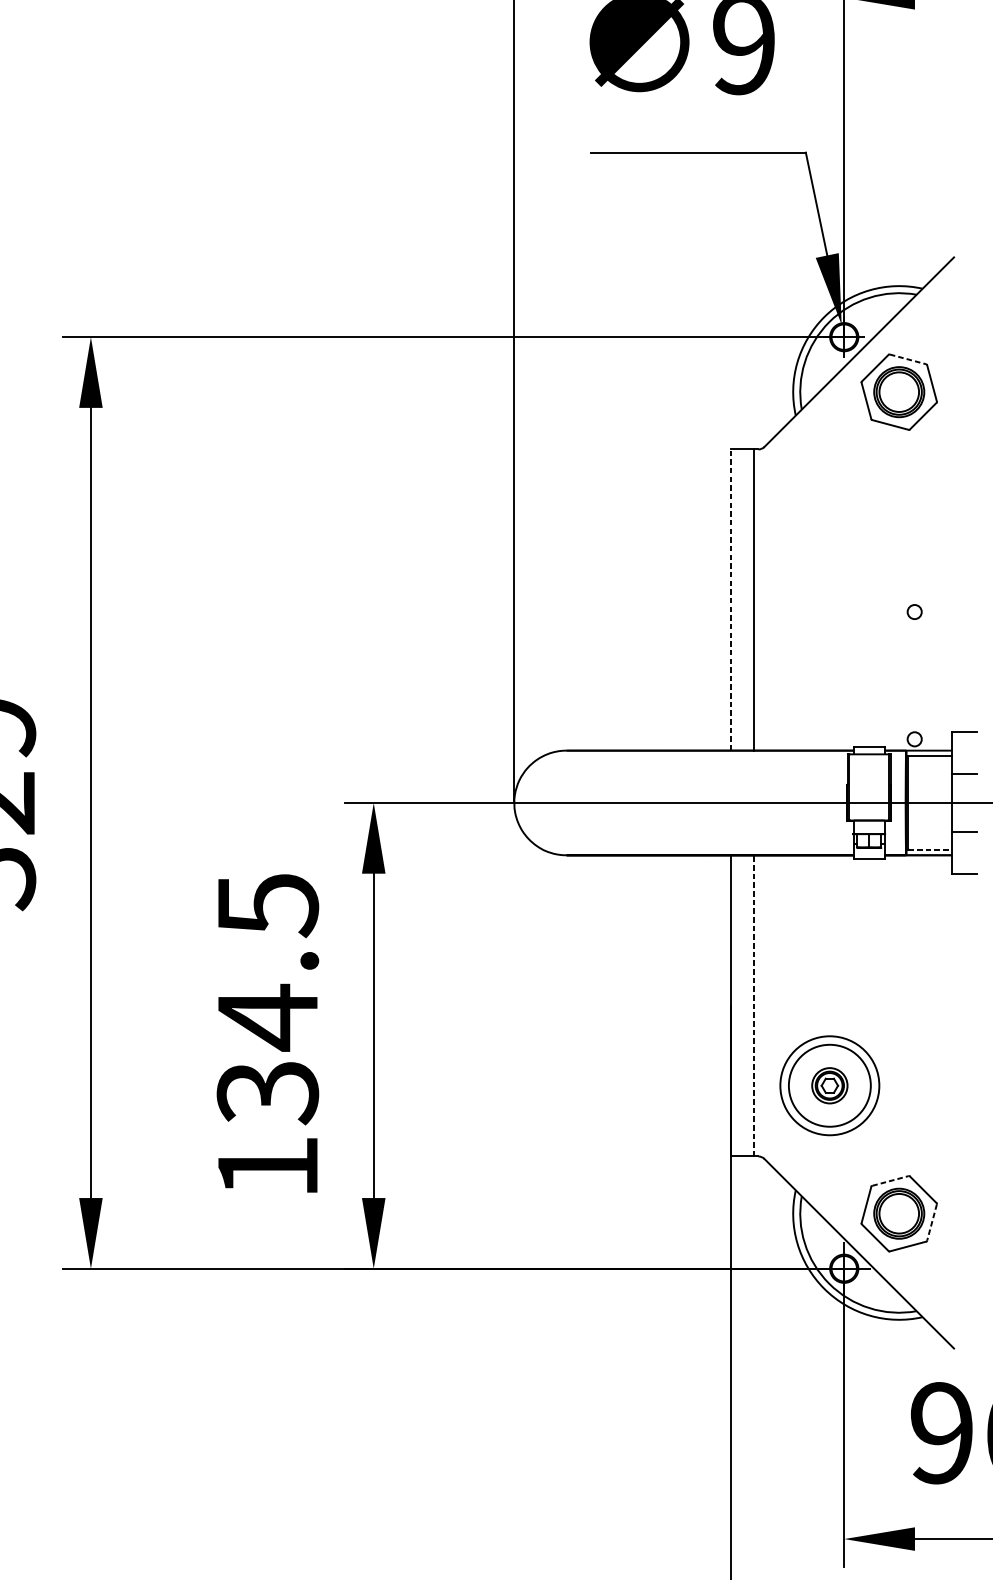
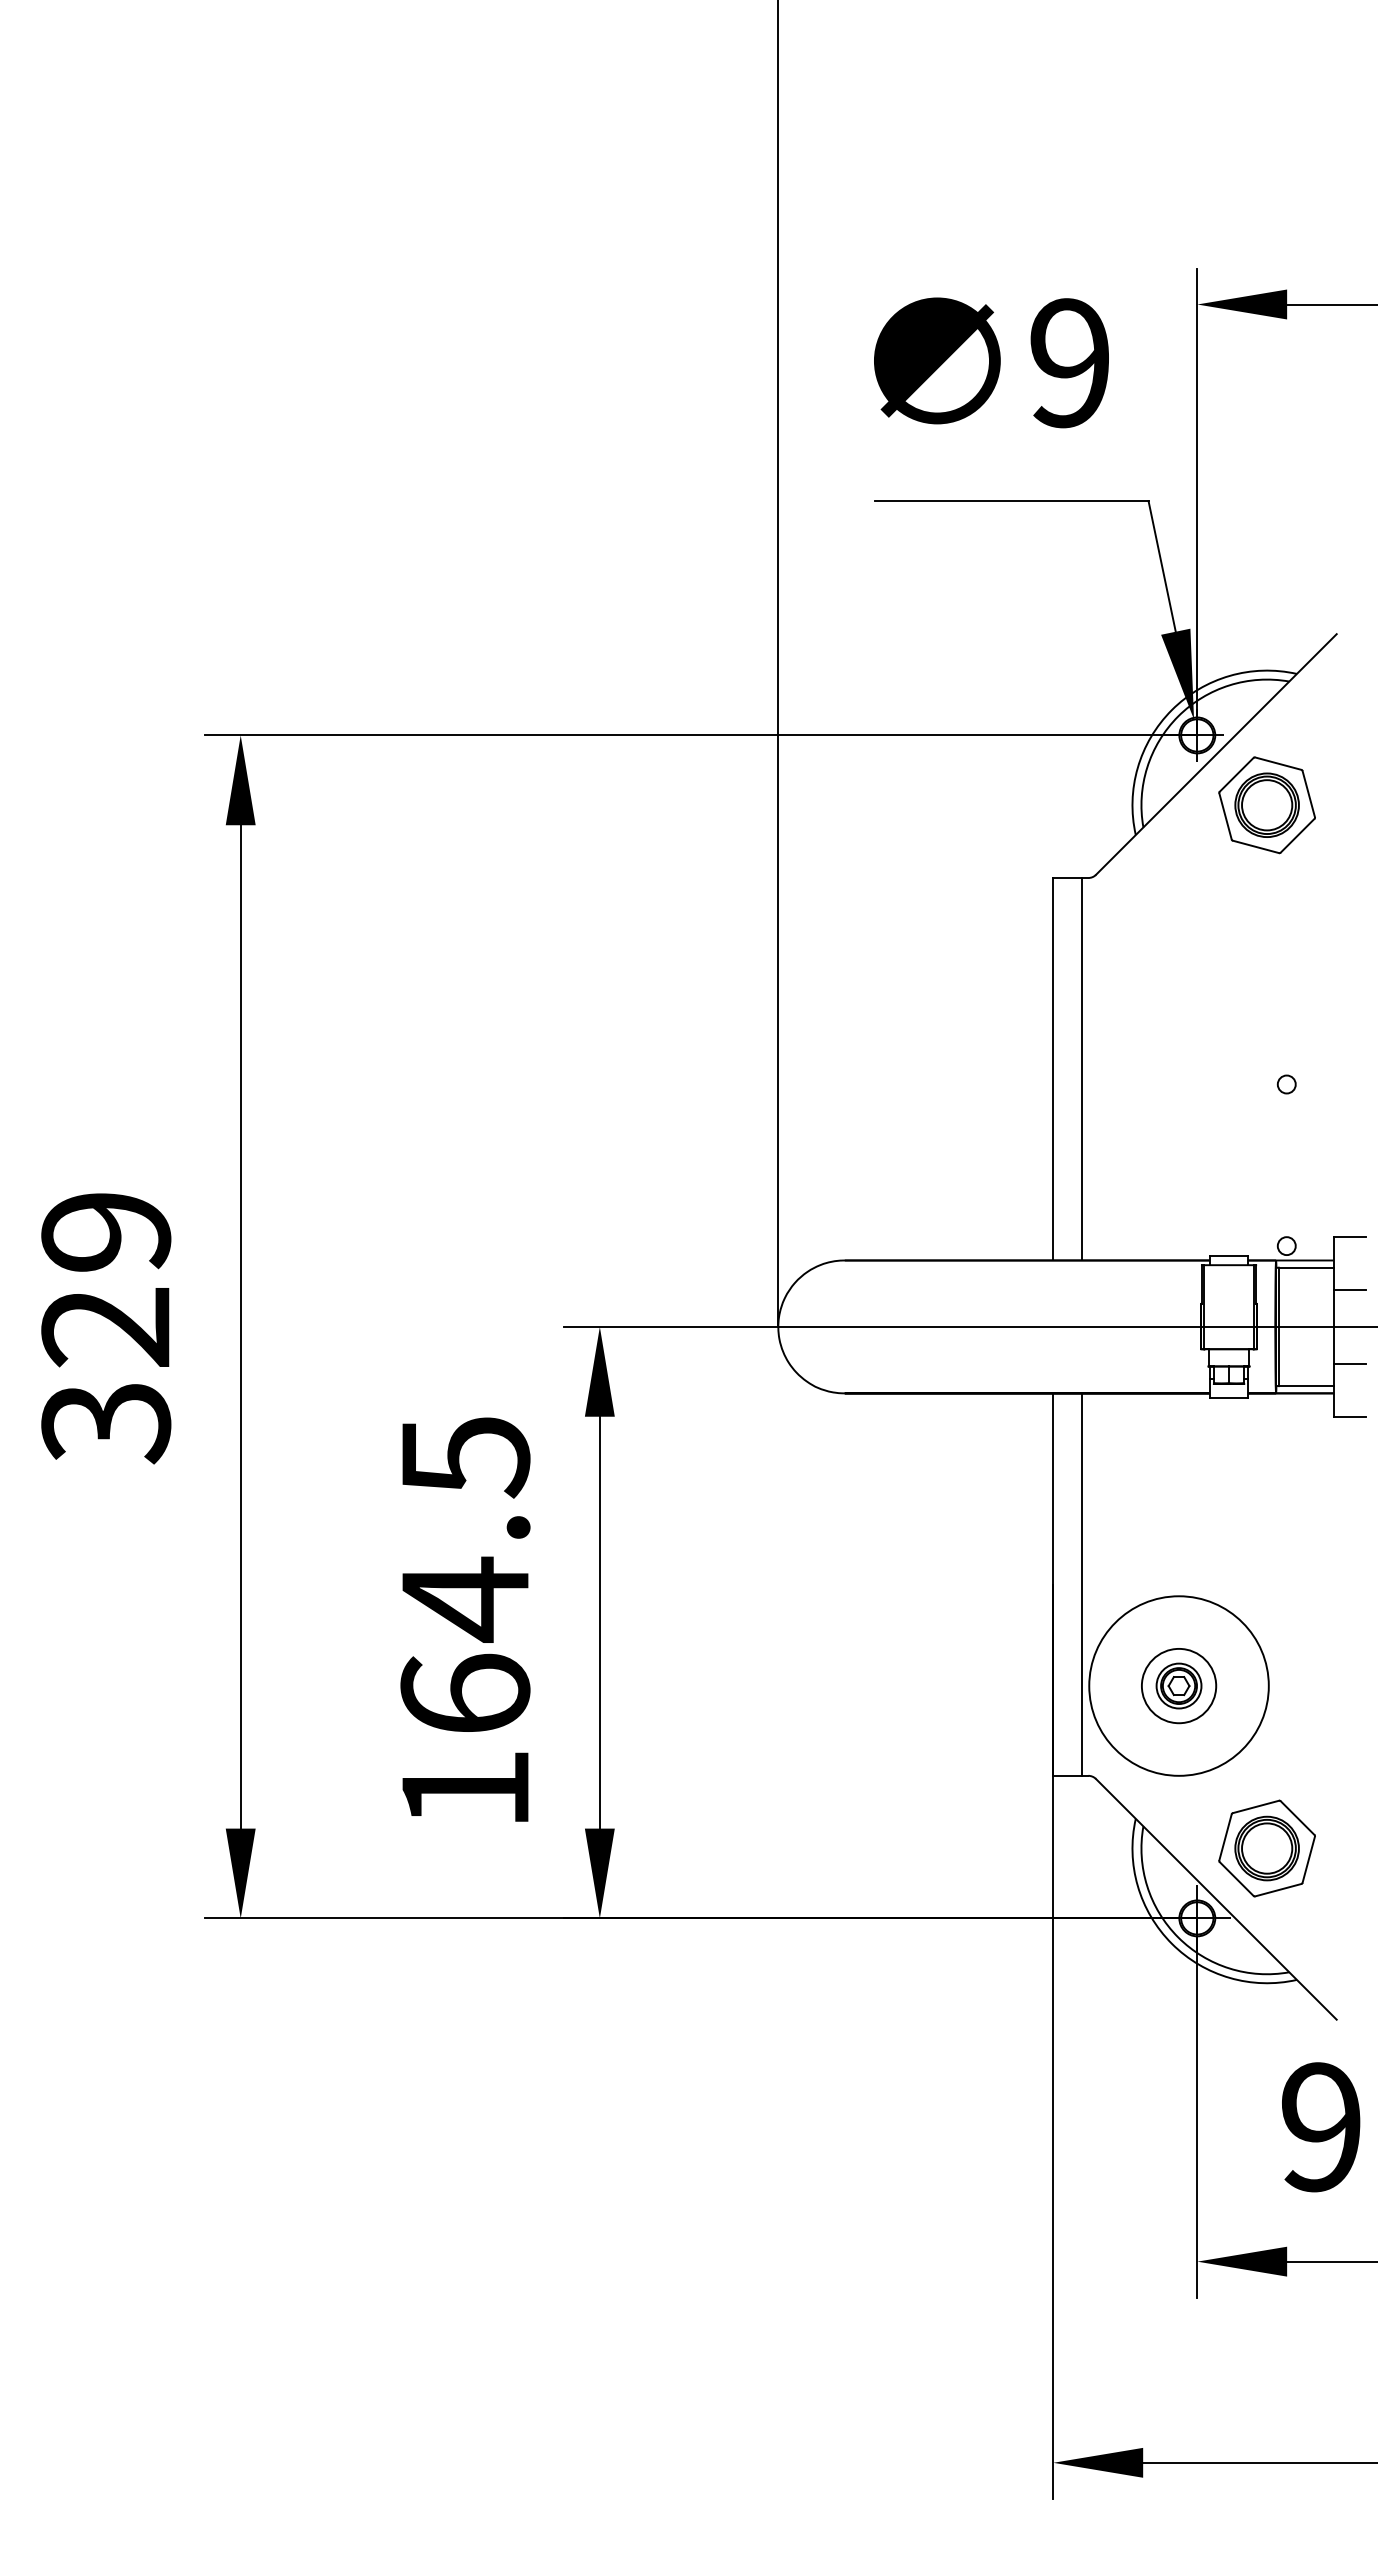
line: (908, 359) -> (1278, 763), dashed -> solid
line: (731, 599) -> (1053, 1068), dashed -> solid
line: (930, 849) -> (1306, 1386), dashed -> solid
line: (753, 1005) -> (1082, 1584), dashed -> solid
circle: (829, 1085) -> (1178, 1685), size x0.71
circle: (829, 1085) -> (1178, 1685), size x1.43
text: (267, 1092) -> (465, 1694), 134.5 -> 164.5
line: (890, 1180) -> (1256, 1806), dashed -> solid
line: (931, 1222) -> (1308, 1859), dashed -> solid

